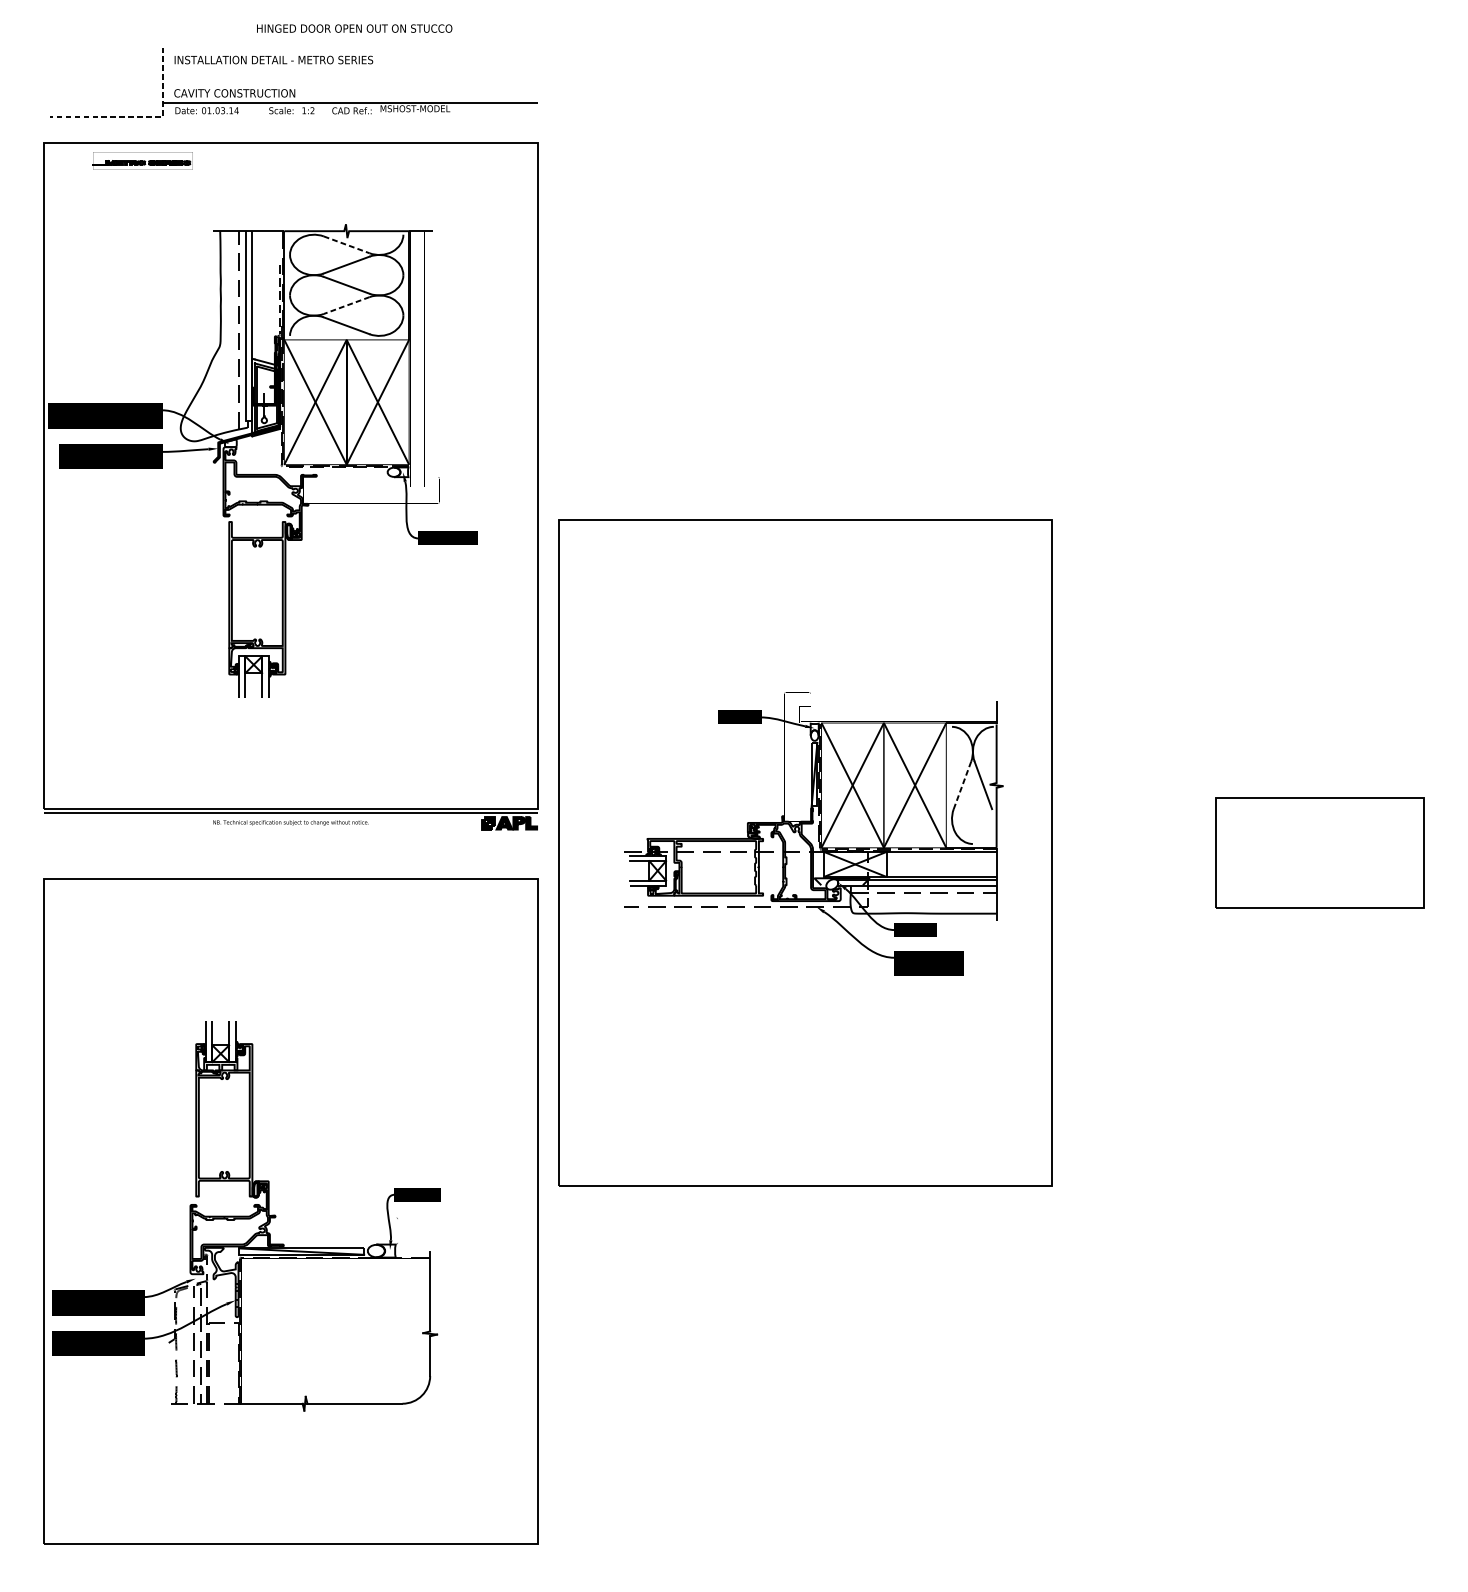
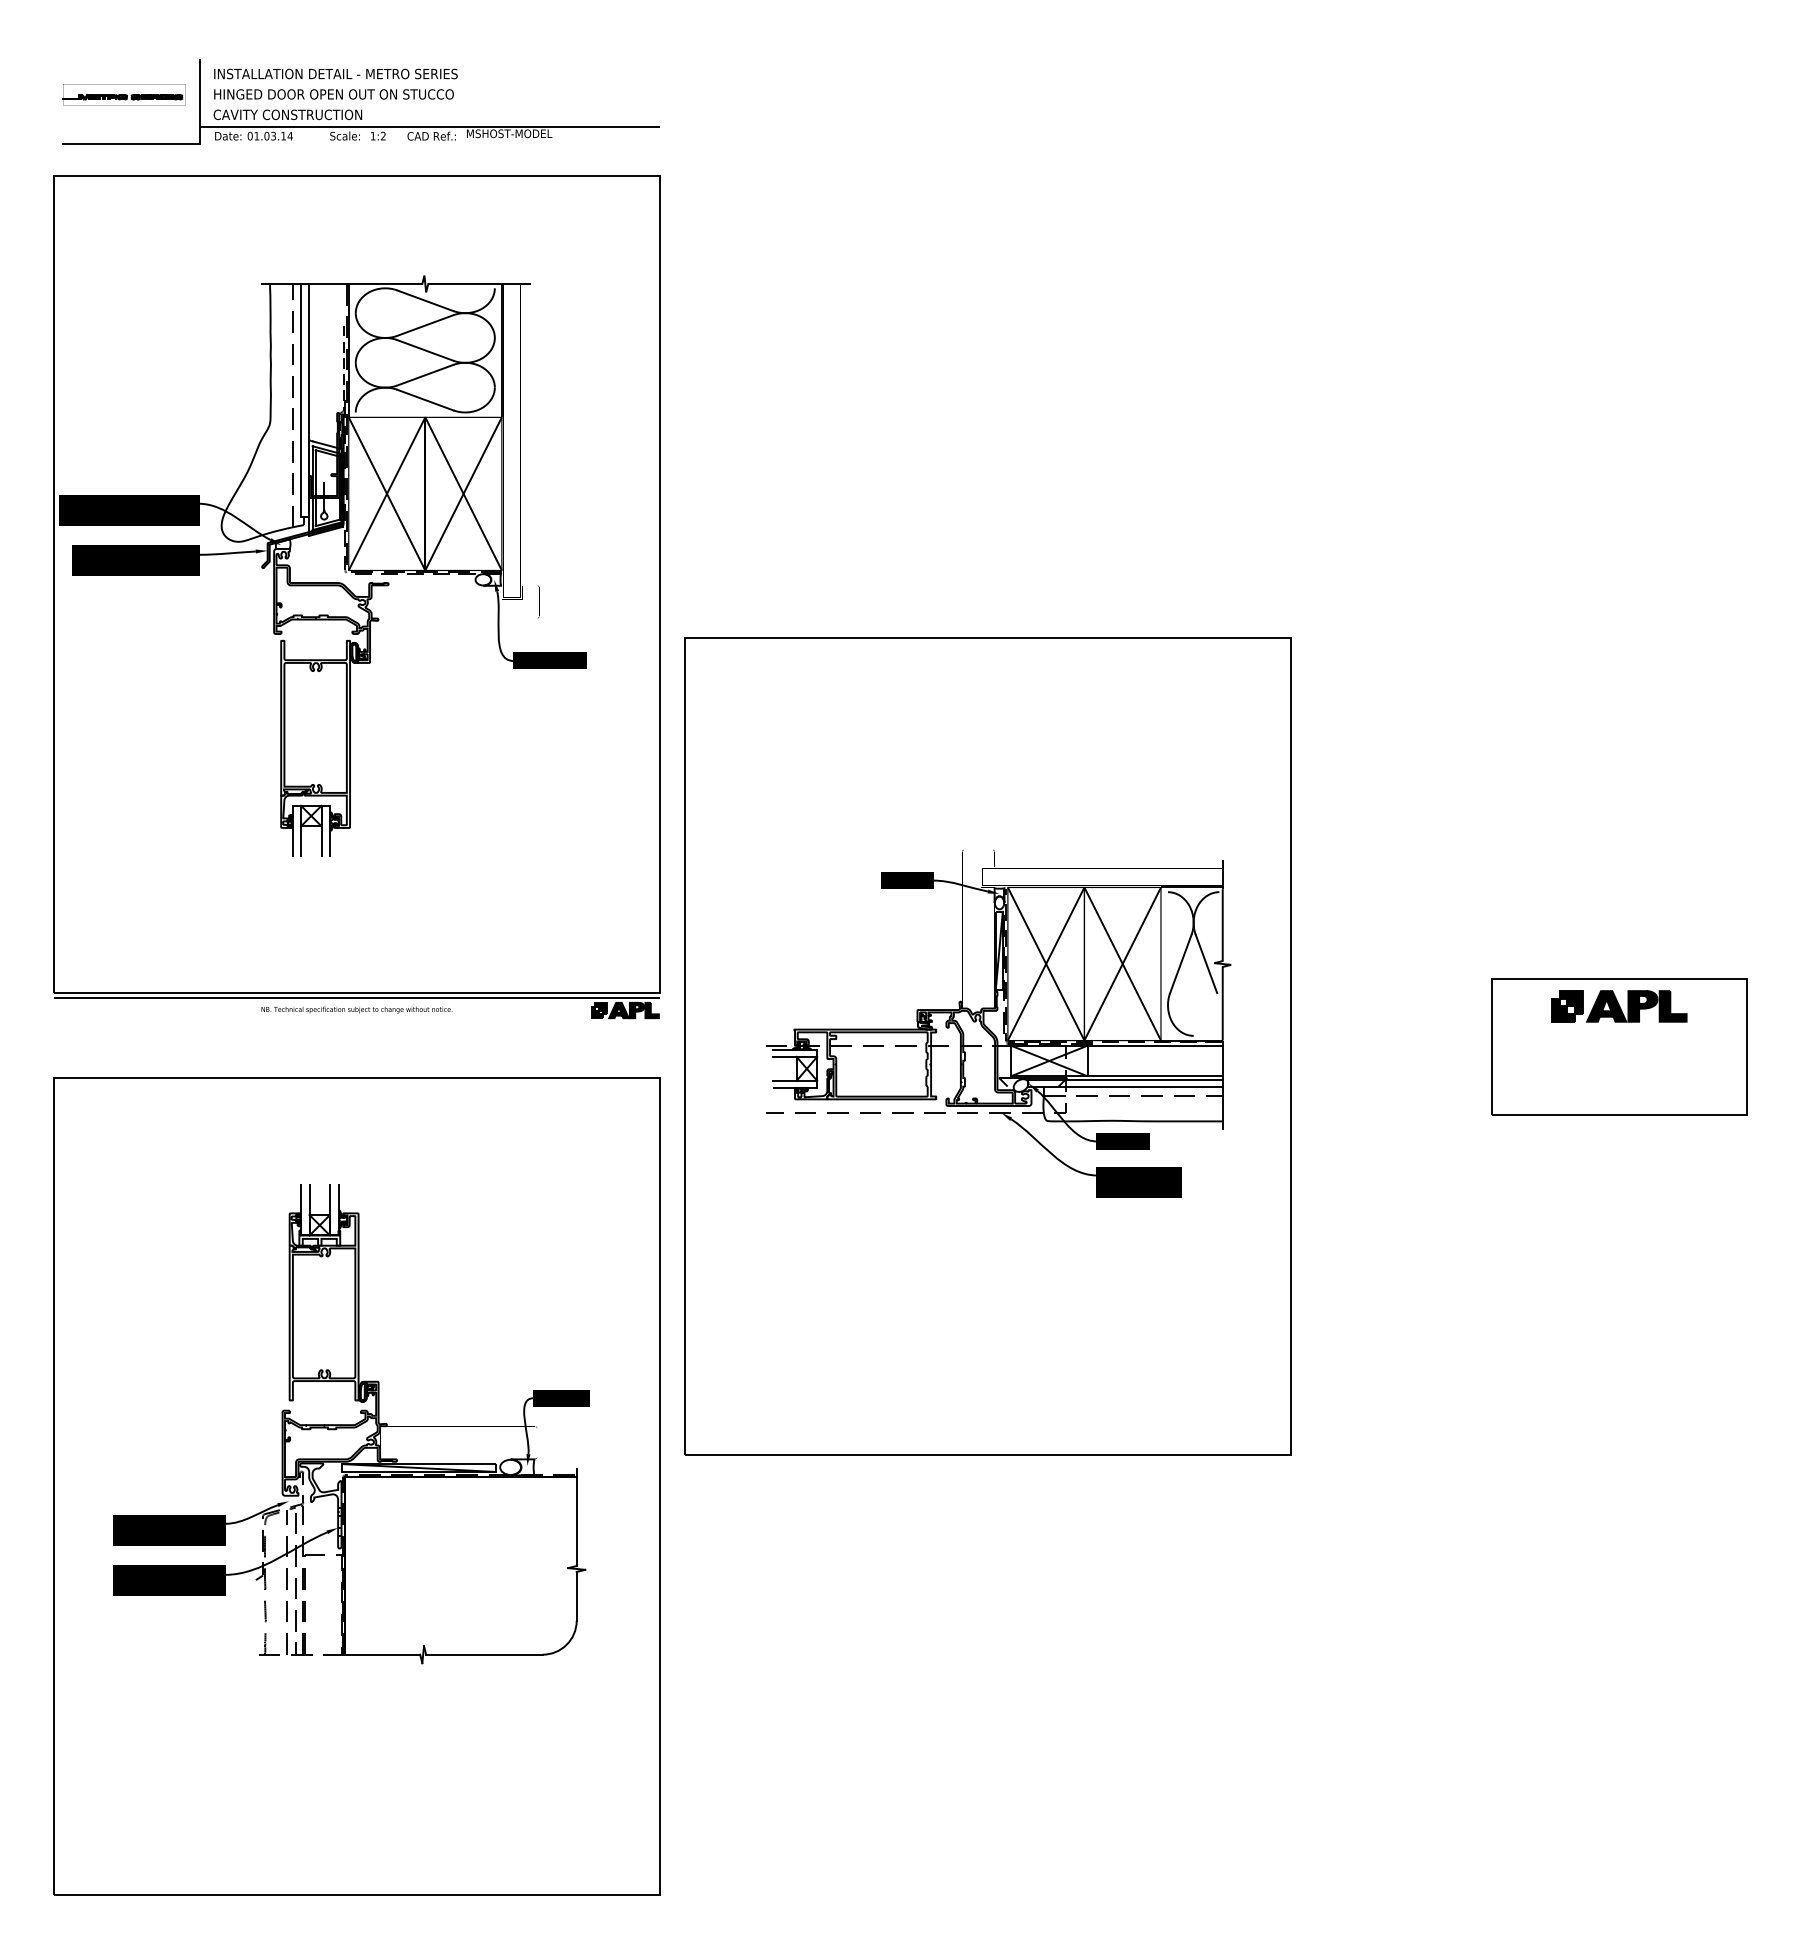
text: (354, 28) -> (333, 94), moved
line: (141, 116) -> (173, 143), dashed -> solid
part: (142, 160) -> (123, 94), moved
line: (346, 244) -> (425, 300), dashed -> solid
line: (346, 305) -> (425, 375), dashed -> solid
line: (962, 785) -> (1180, 964), dashed -> solid
part: (1319, 820) -> (1619, 1006), added
part: (246, 1216) -> (351, 1424), moved

